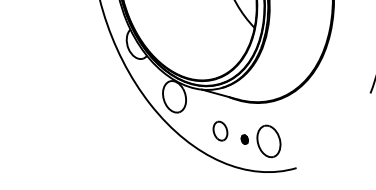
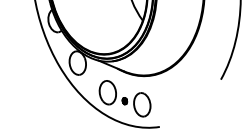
part: (220, 130) -> (108, 92), size x1.67

